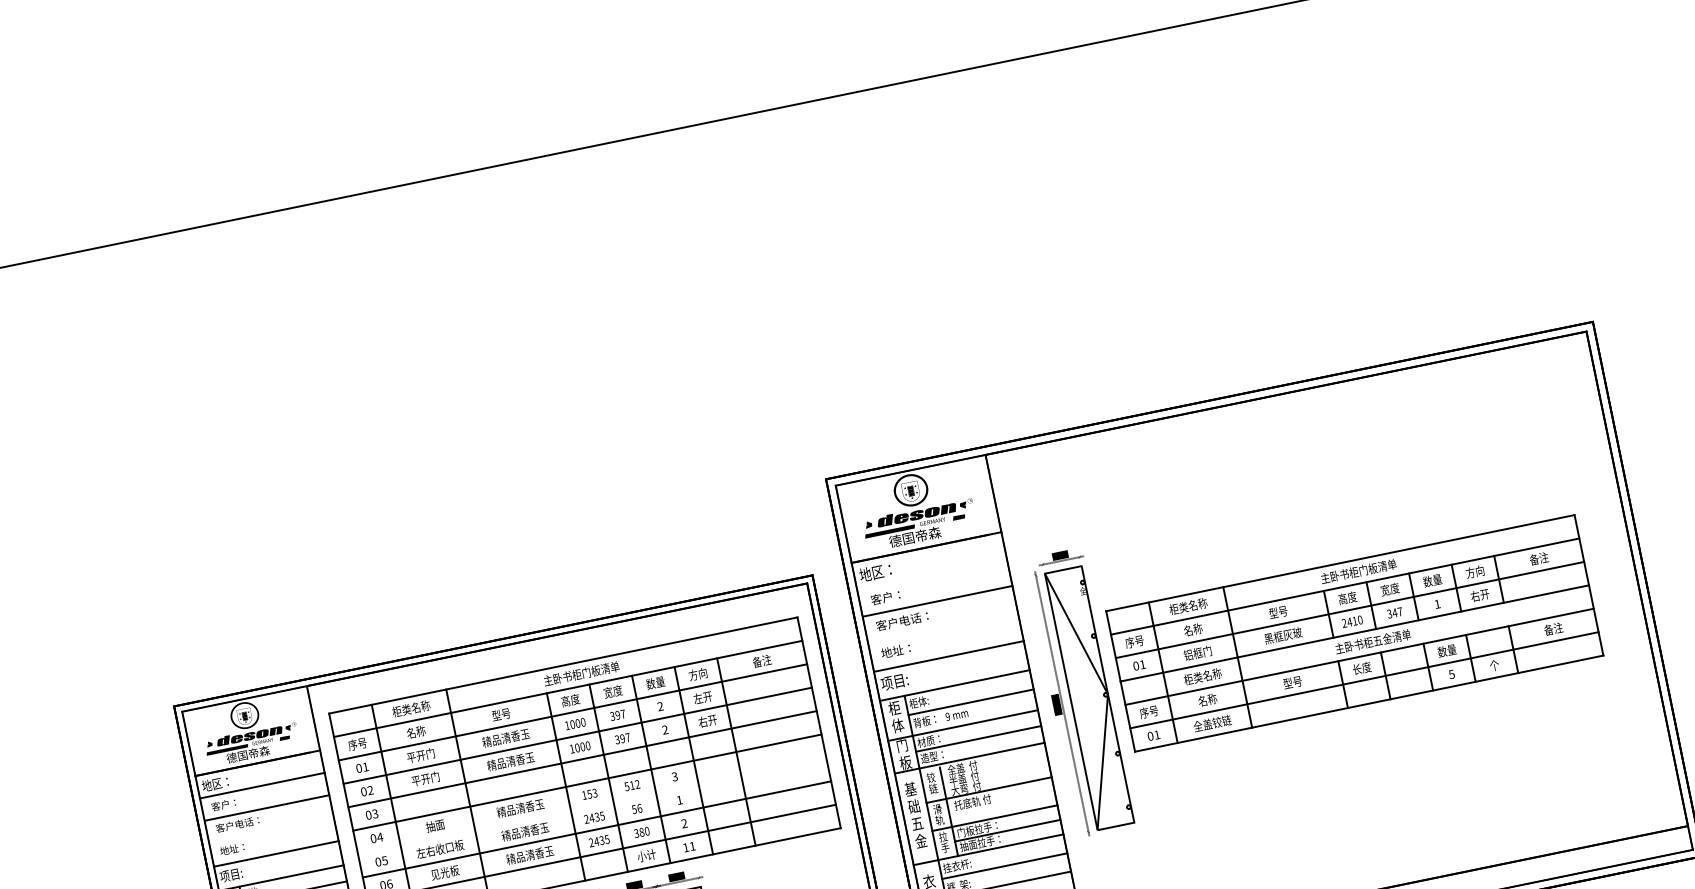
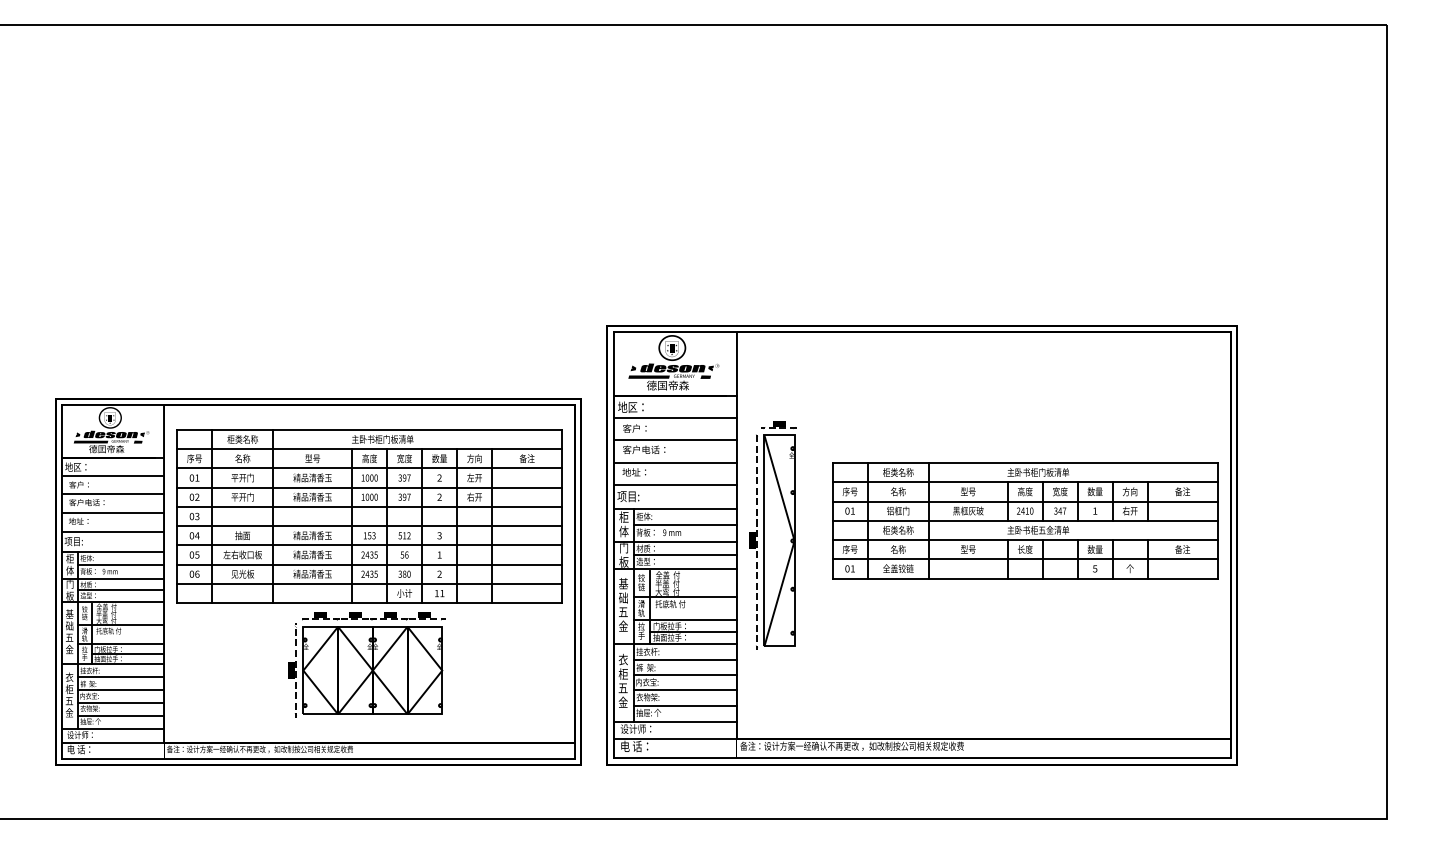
line: (931, 574) -> (674, 417), added
line: (942, 629) -> (674, 462), added
part: (1355, 633) -> (1025, 520), moved
line: (591, 806) -> (369, 545), added
line: (271, 831) -> (112, 513), added

